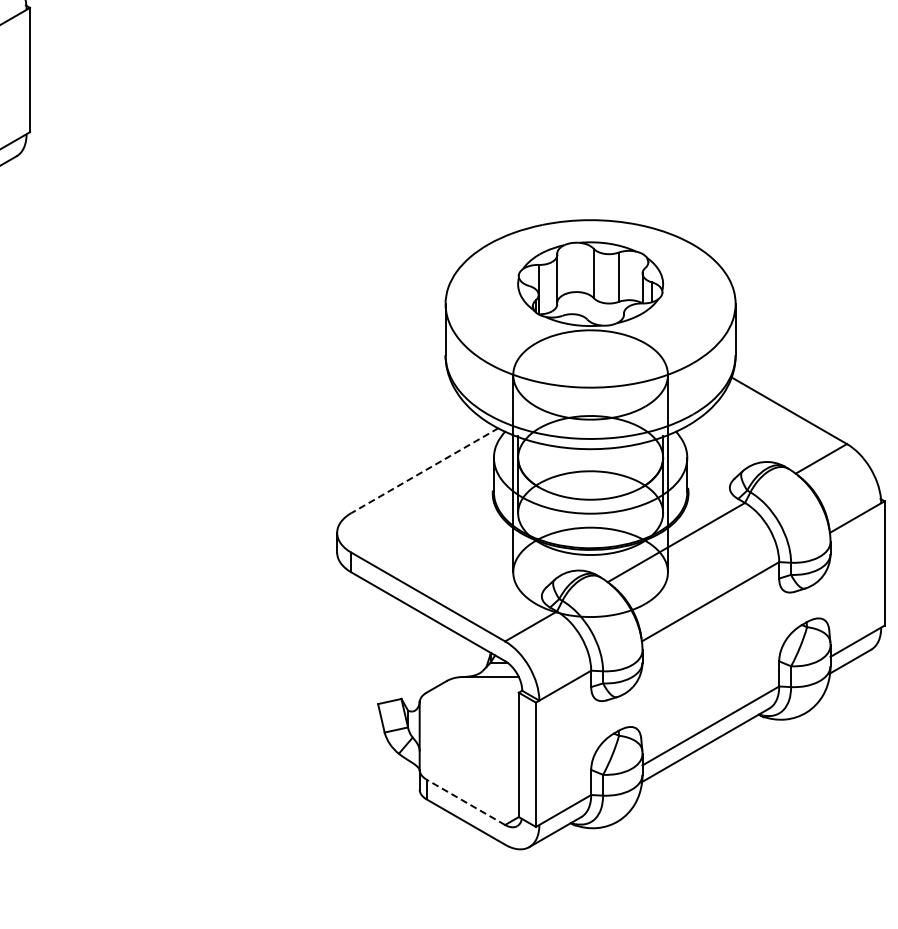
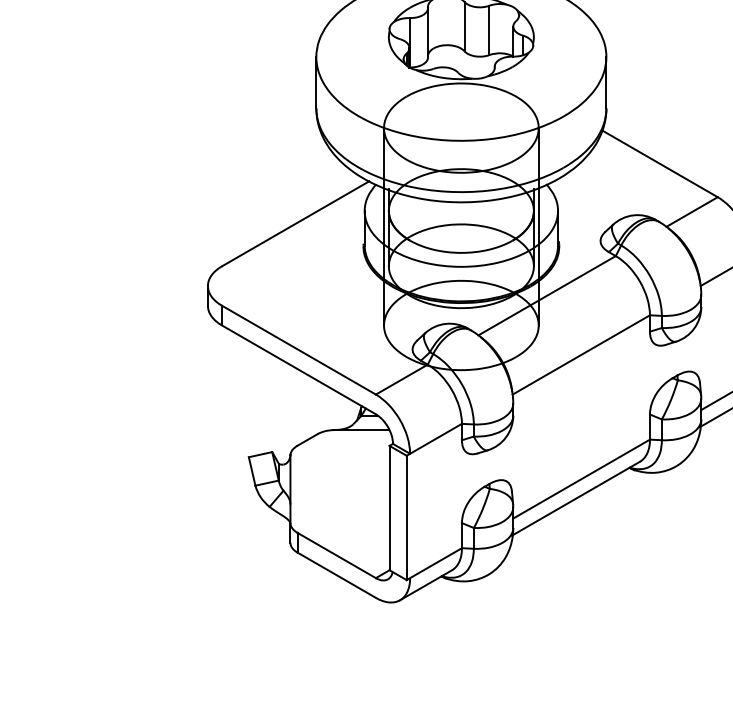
line: (424, 470) -> (295, 223), dashed -> solid
line: (465, 802) -> (336, 555), dashed -> solid

